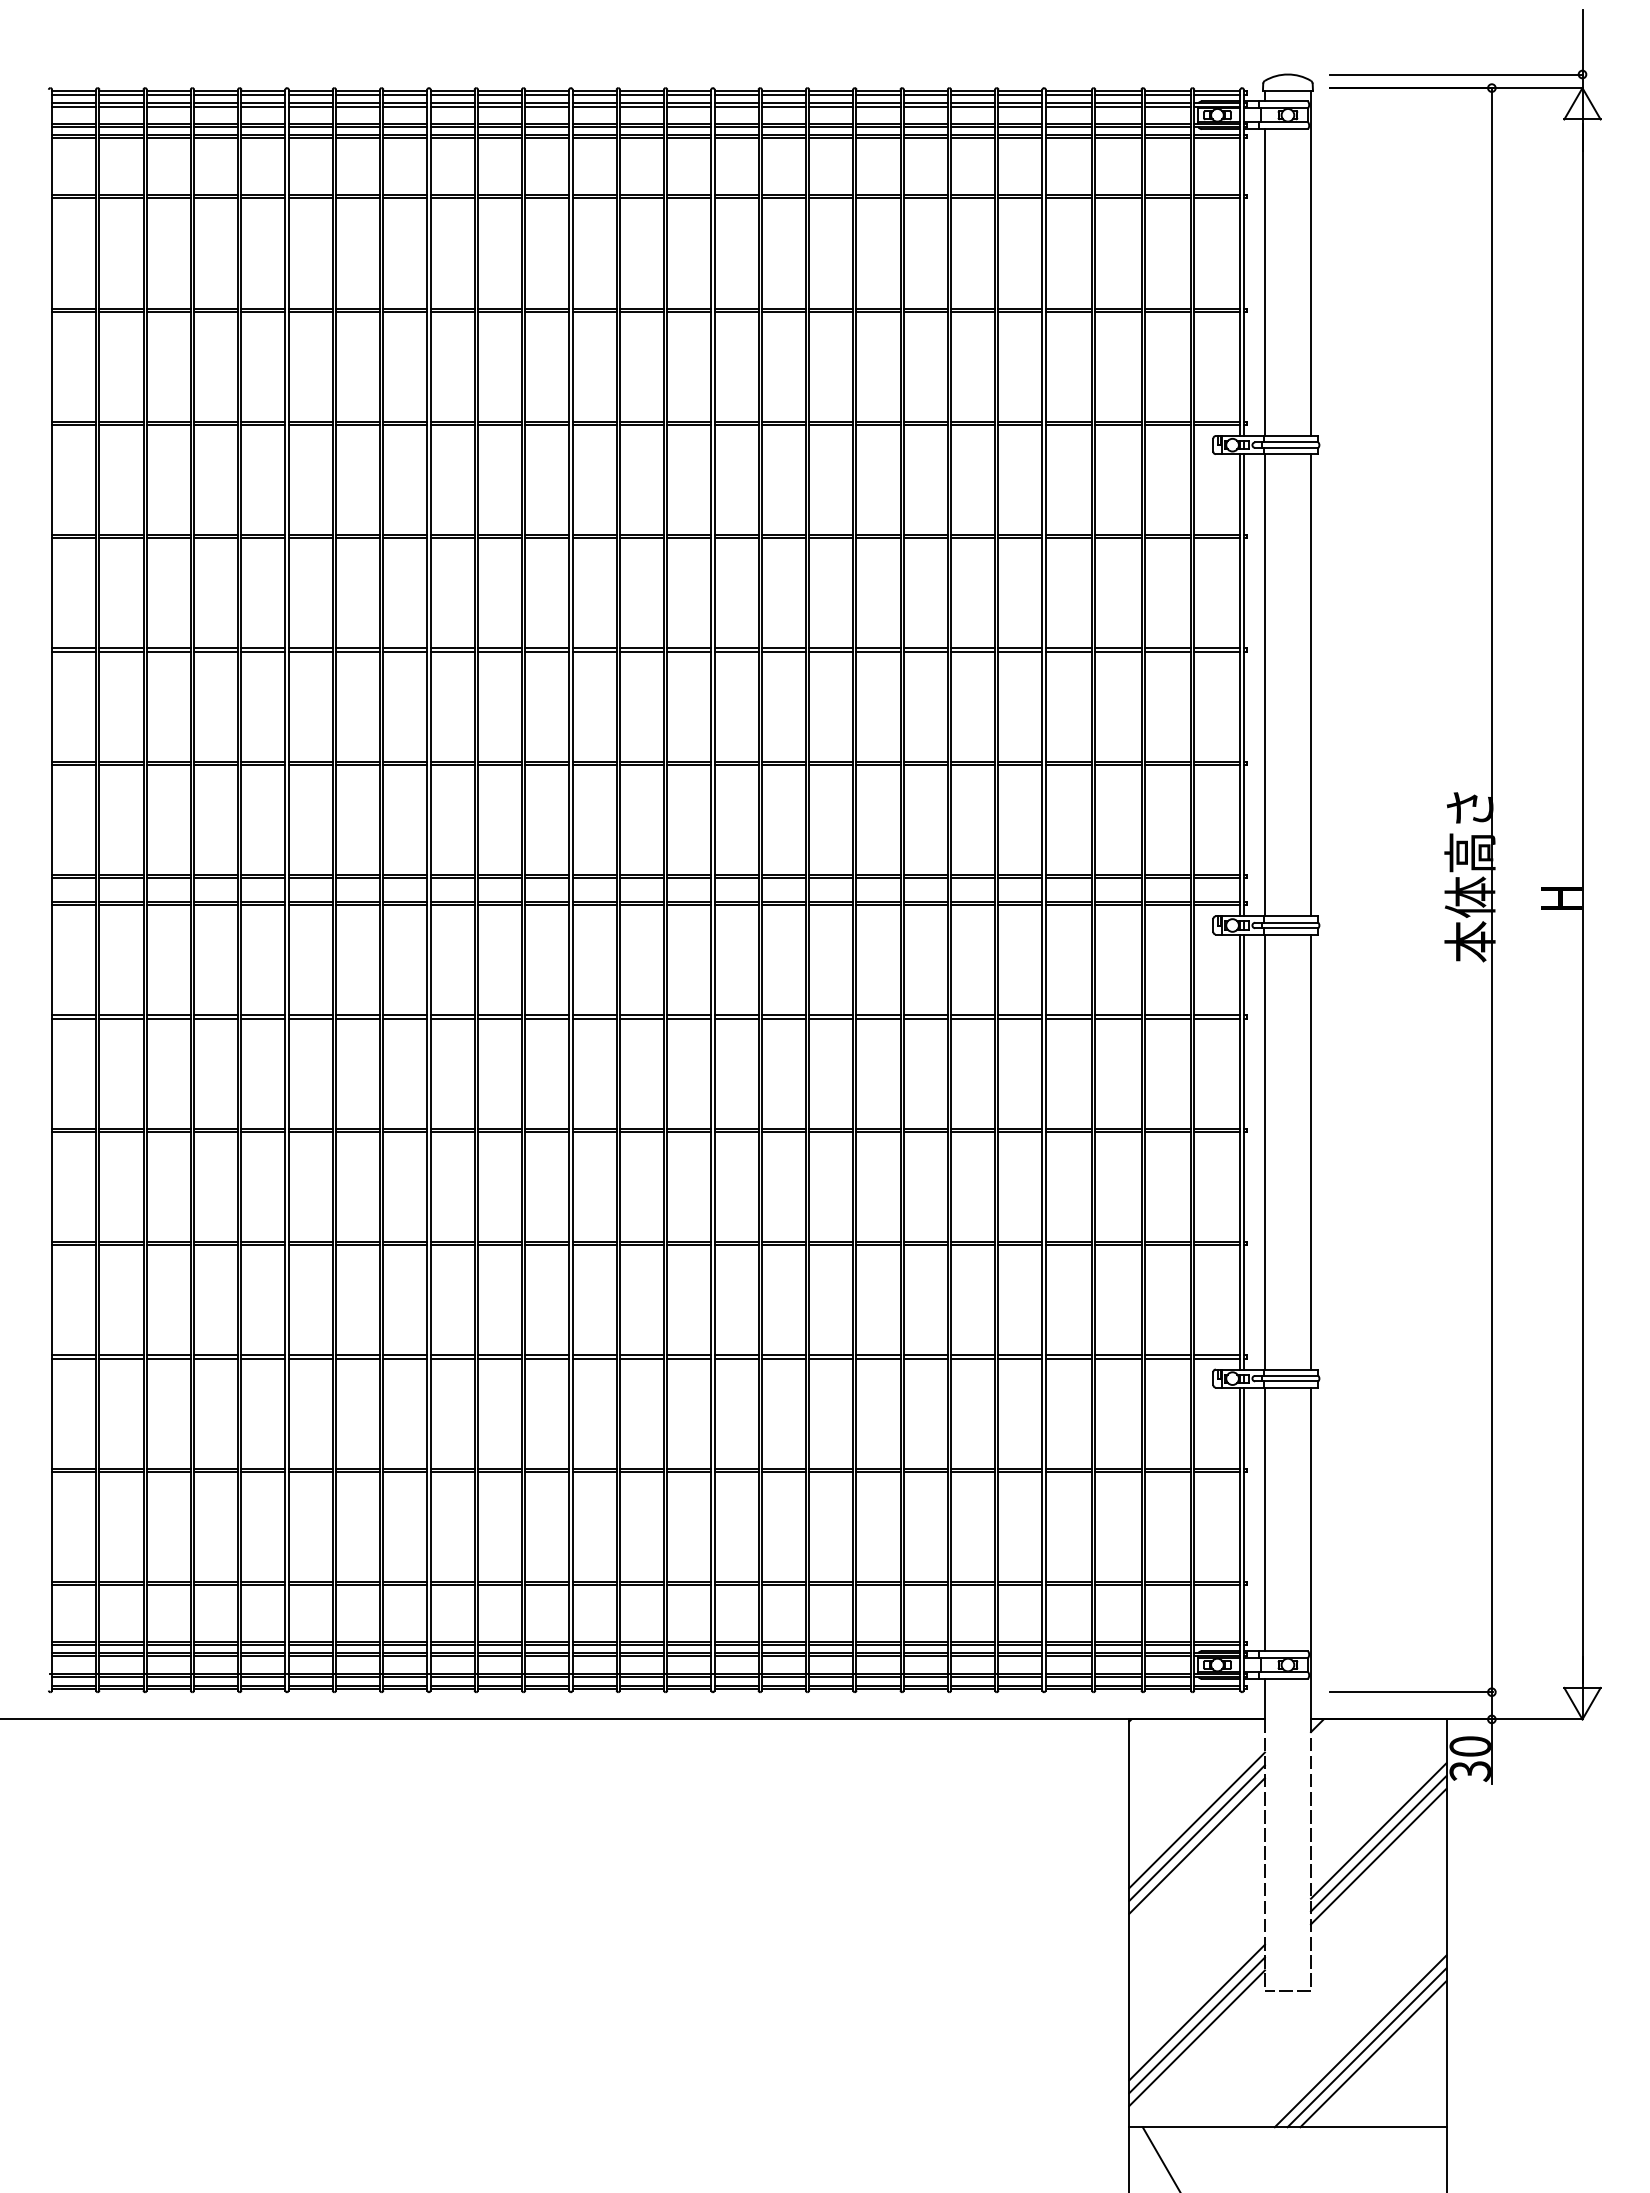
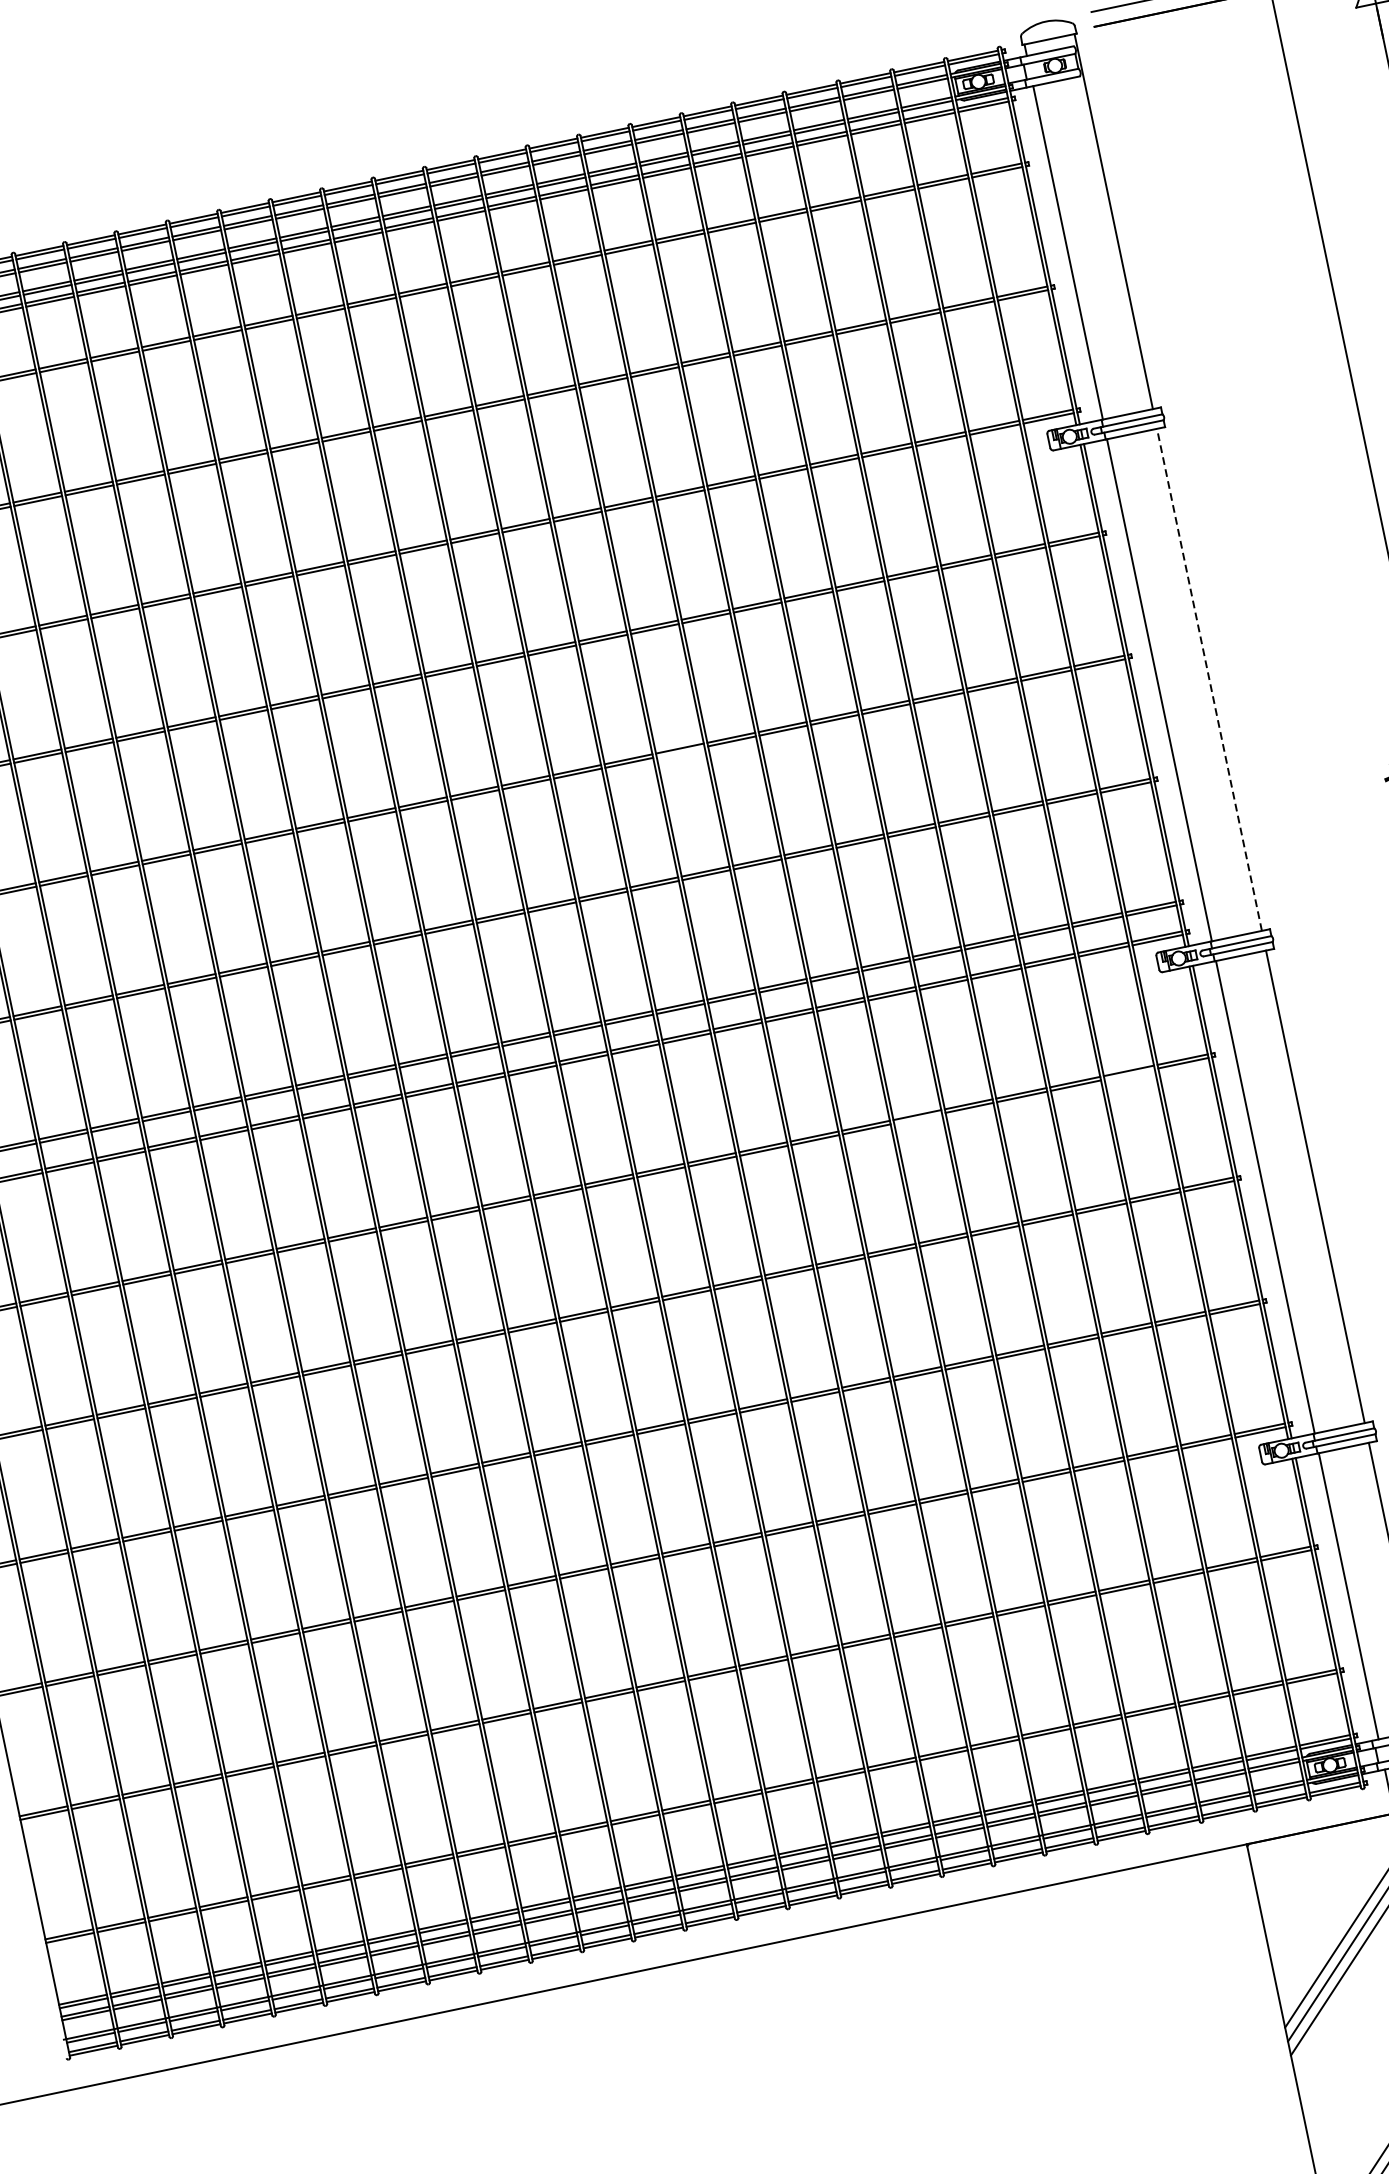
line: (831, 651) -> (680, 751), removed
line: (1310, 684) -> (1208, 679), solid -> dashed
line: (973, 1018) -> (918, 1118), removed
line: (1167, 1018) -> (1129, 1074), removed

